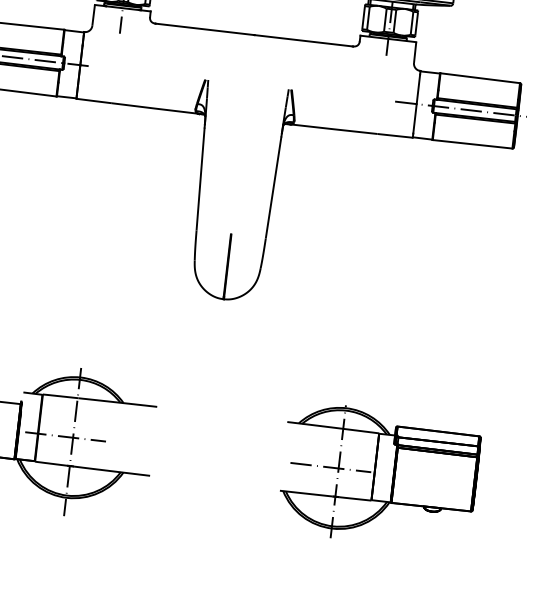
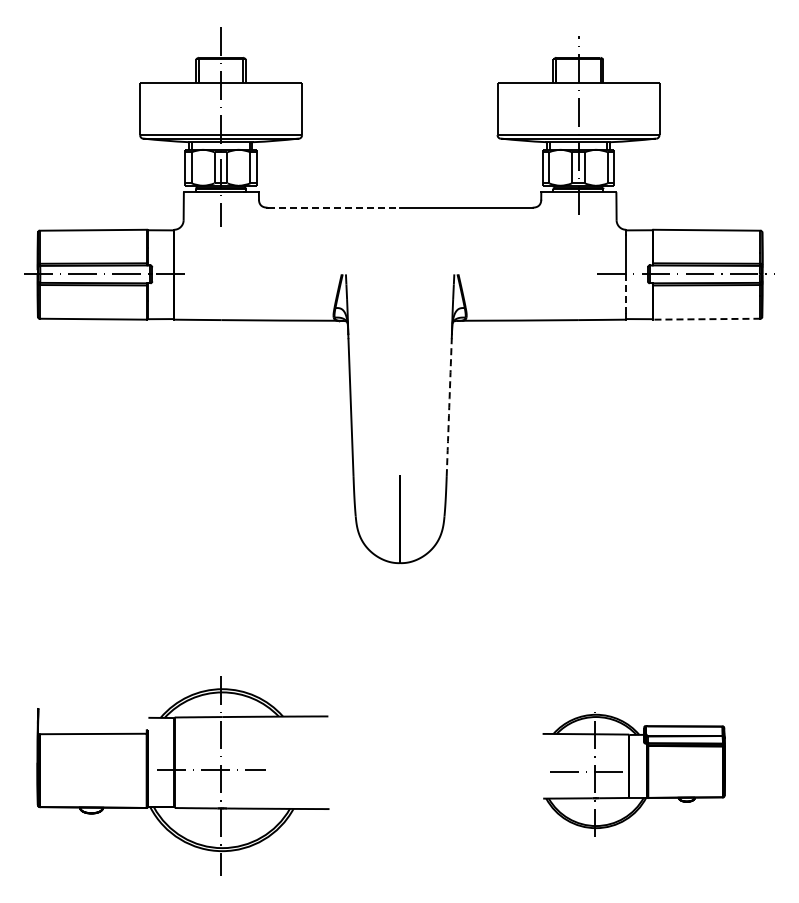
line: (205, 29) -> (334, 207), solid -> dashed
line: (414, 119) -> (626, 294), solid -> dashed
line: (472, 144) -> (706, 319), solid -> dashed
arc: (273, 187) -> (449, 407), solid -> dashed
part: (378, 476) -> (633, 774), size x0.7

